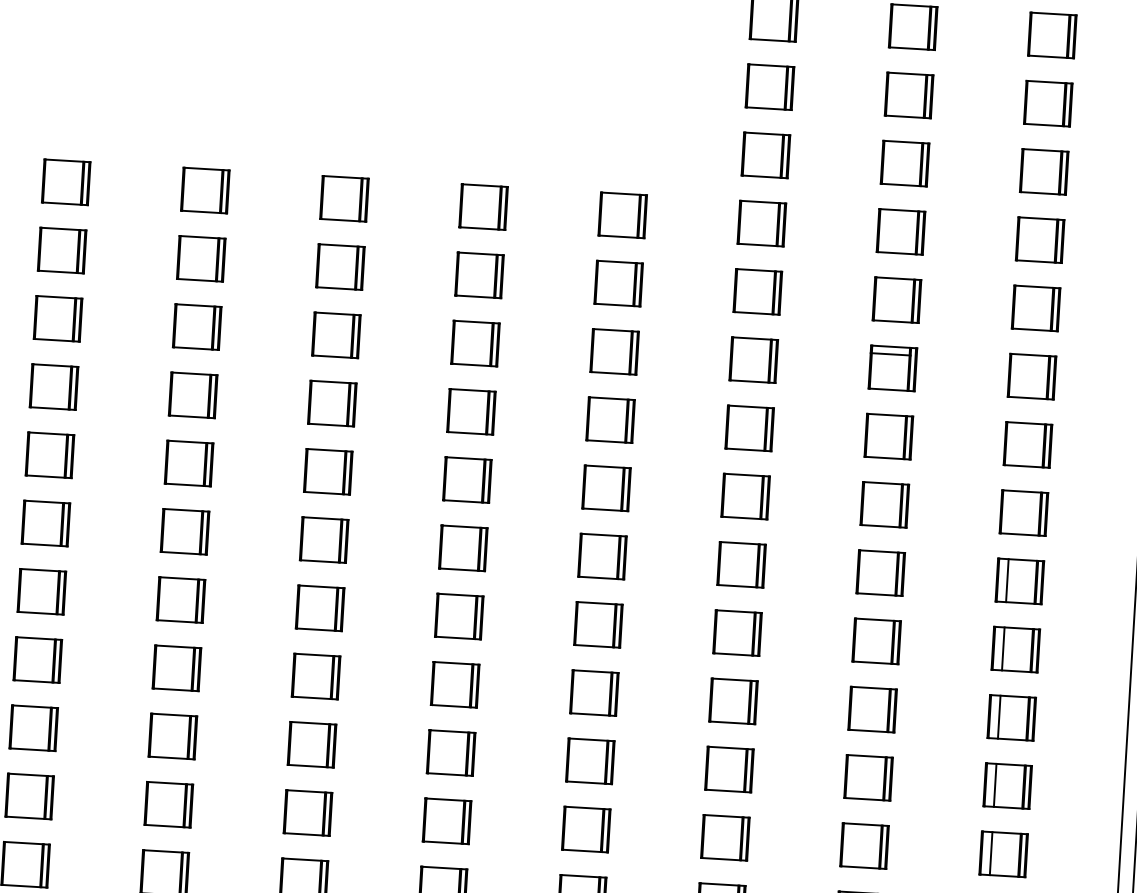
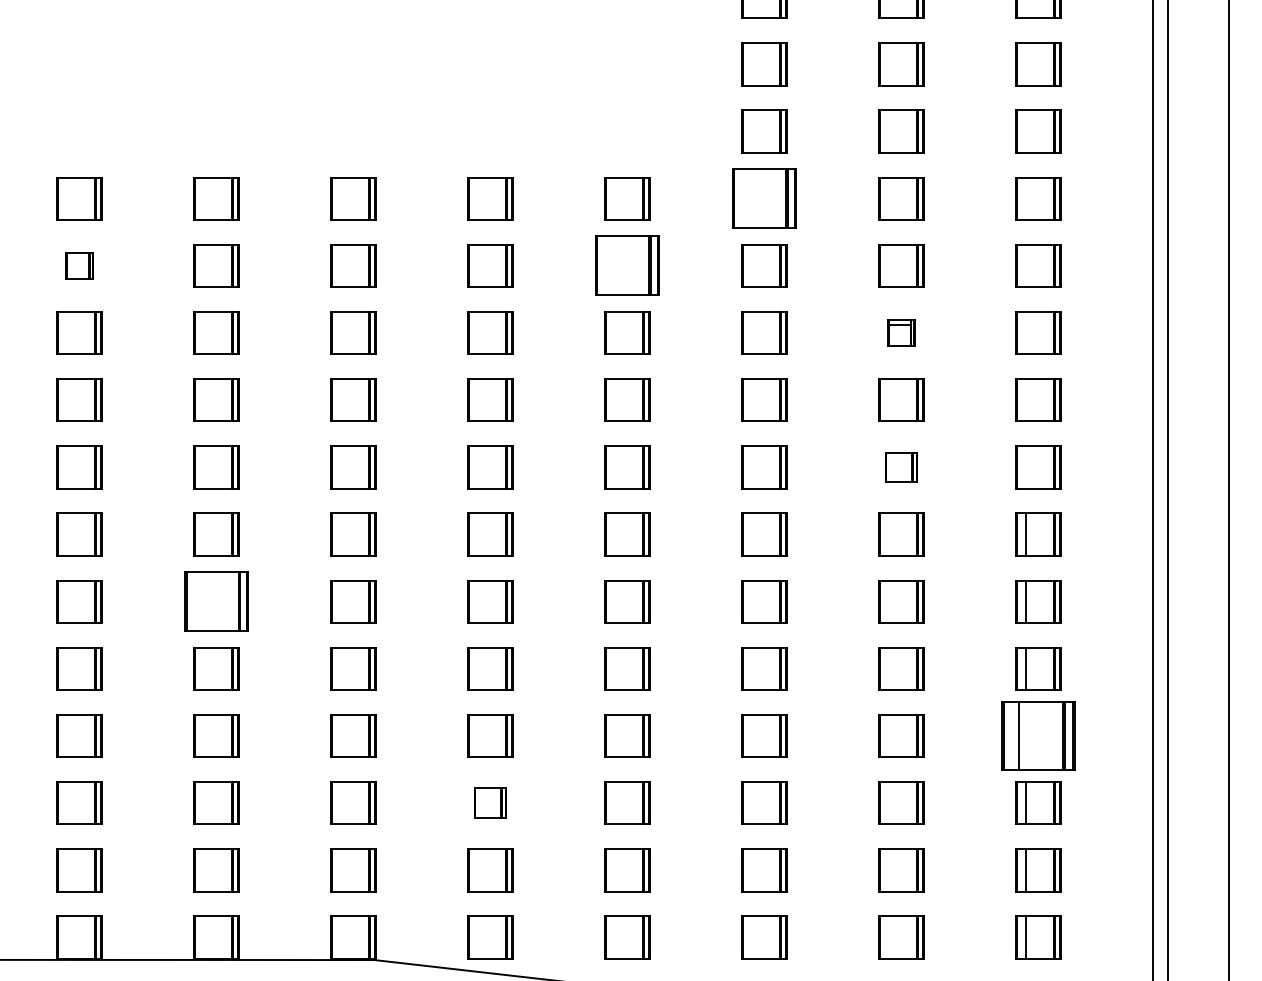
part: (761, 223) -> (764, 198), size x1.4
part: (61, 250) -> (79, 265), size x0.6
part: (618, 283) -> (627, 265), size x1.4
part: (893, 367) -> (901, 332), size x0.6
part: (884, 505) -> (901, 467), size x0.7
part: (180, 599) -> (216, 601), size x1.4
part: (1007, 785) -> (1038, 735), size x1.6
part: (447, 820) -> (490, 802), size x0.7

